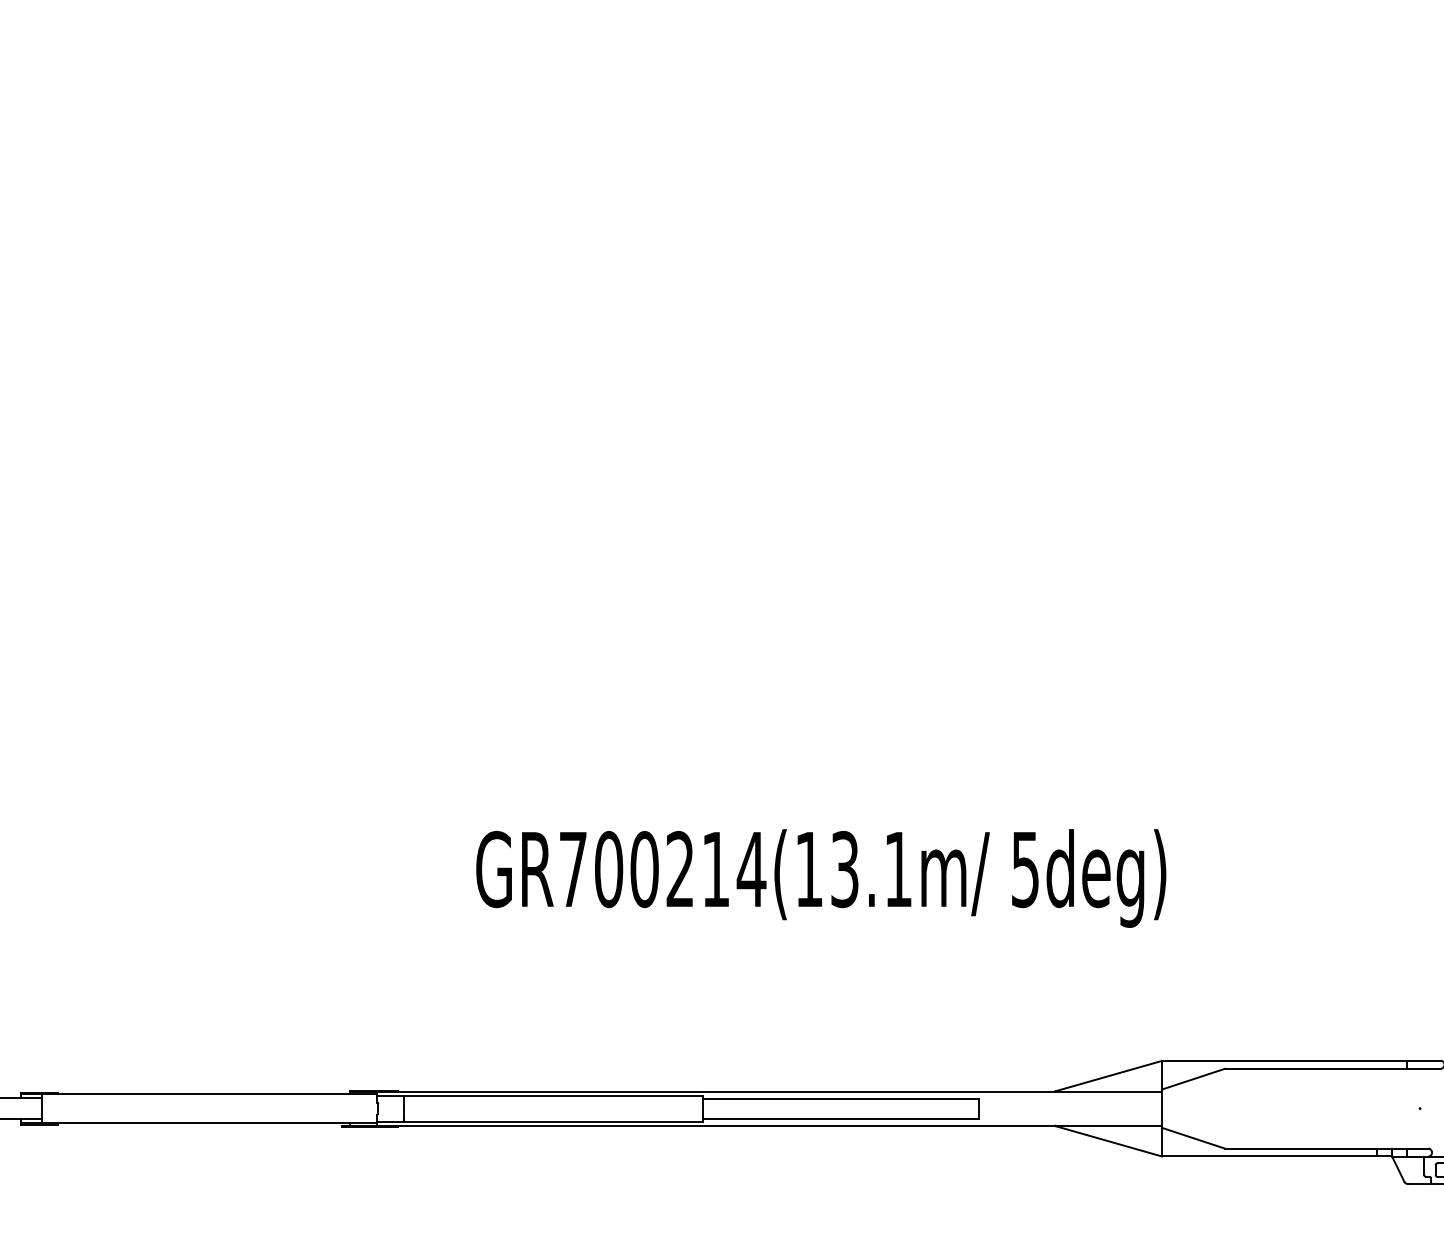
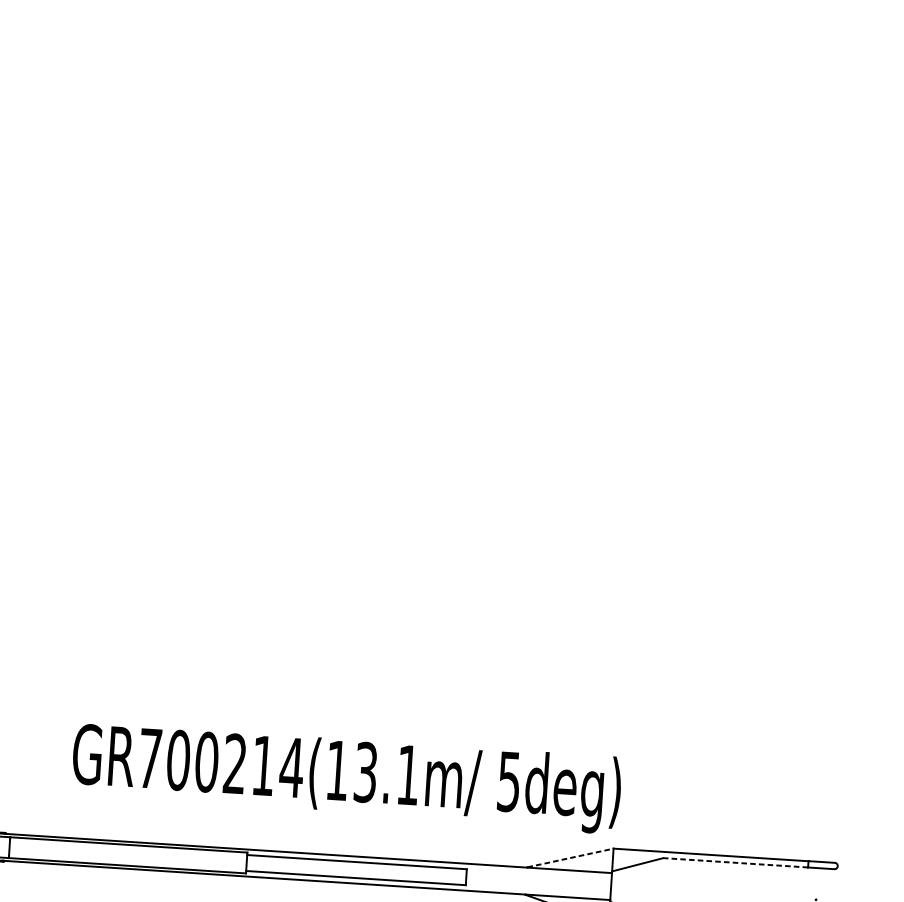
text: (821, 878) -> (346, 778), moved
line: (1315, 1068) -> (735, 862), solid -> dashed
line: (1109, 1076) -> (571, 858), solid -> dashed

